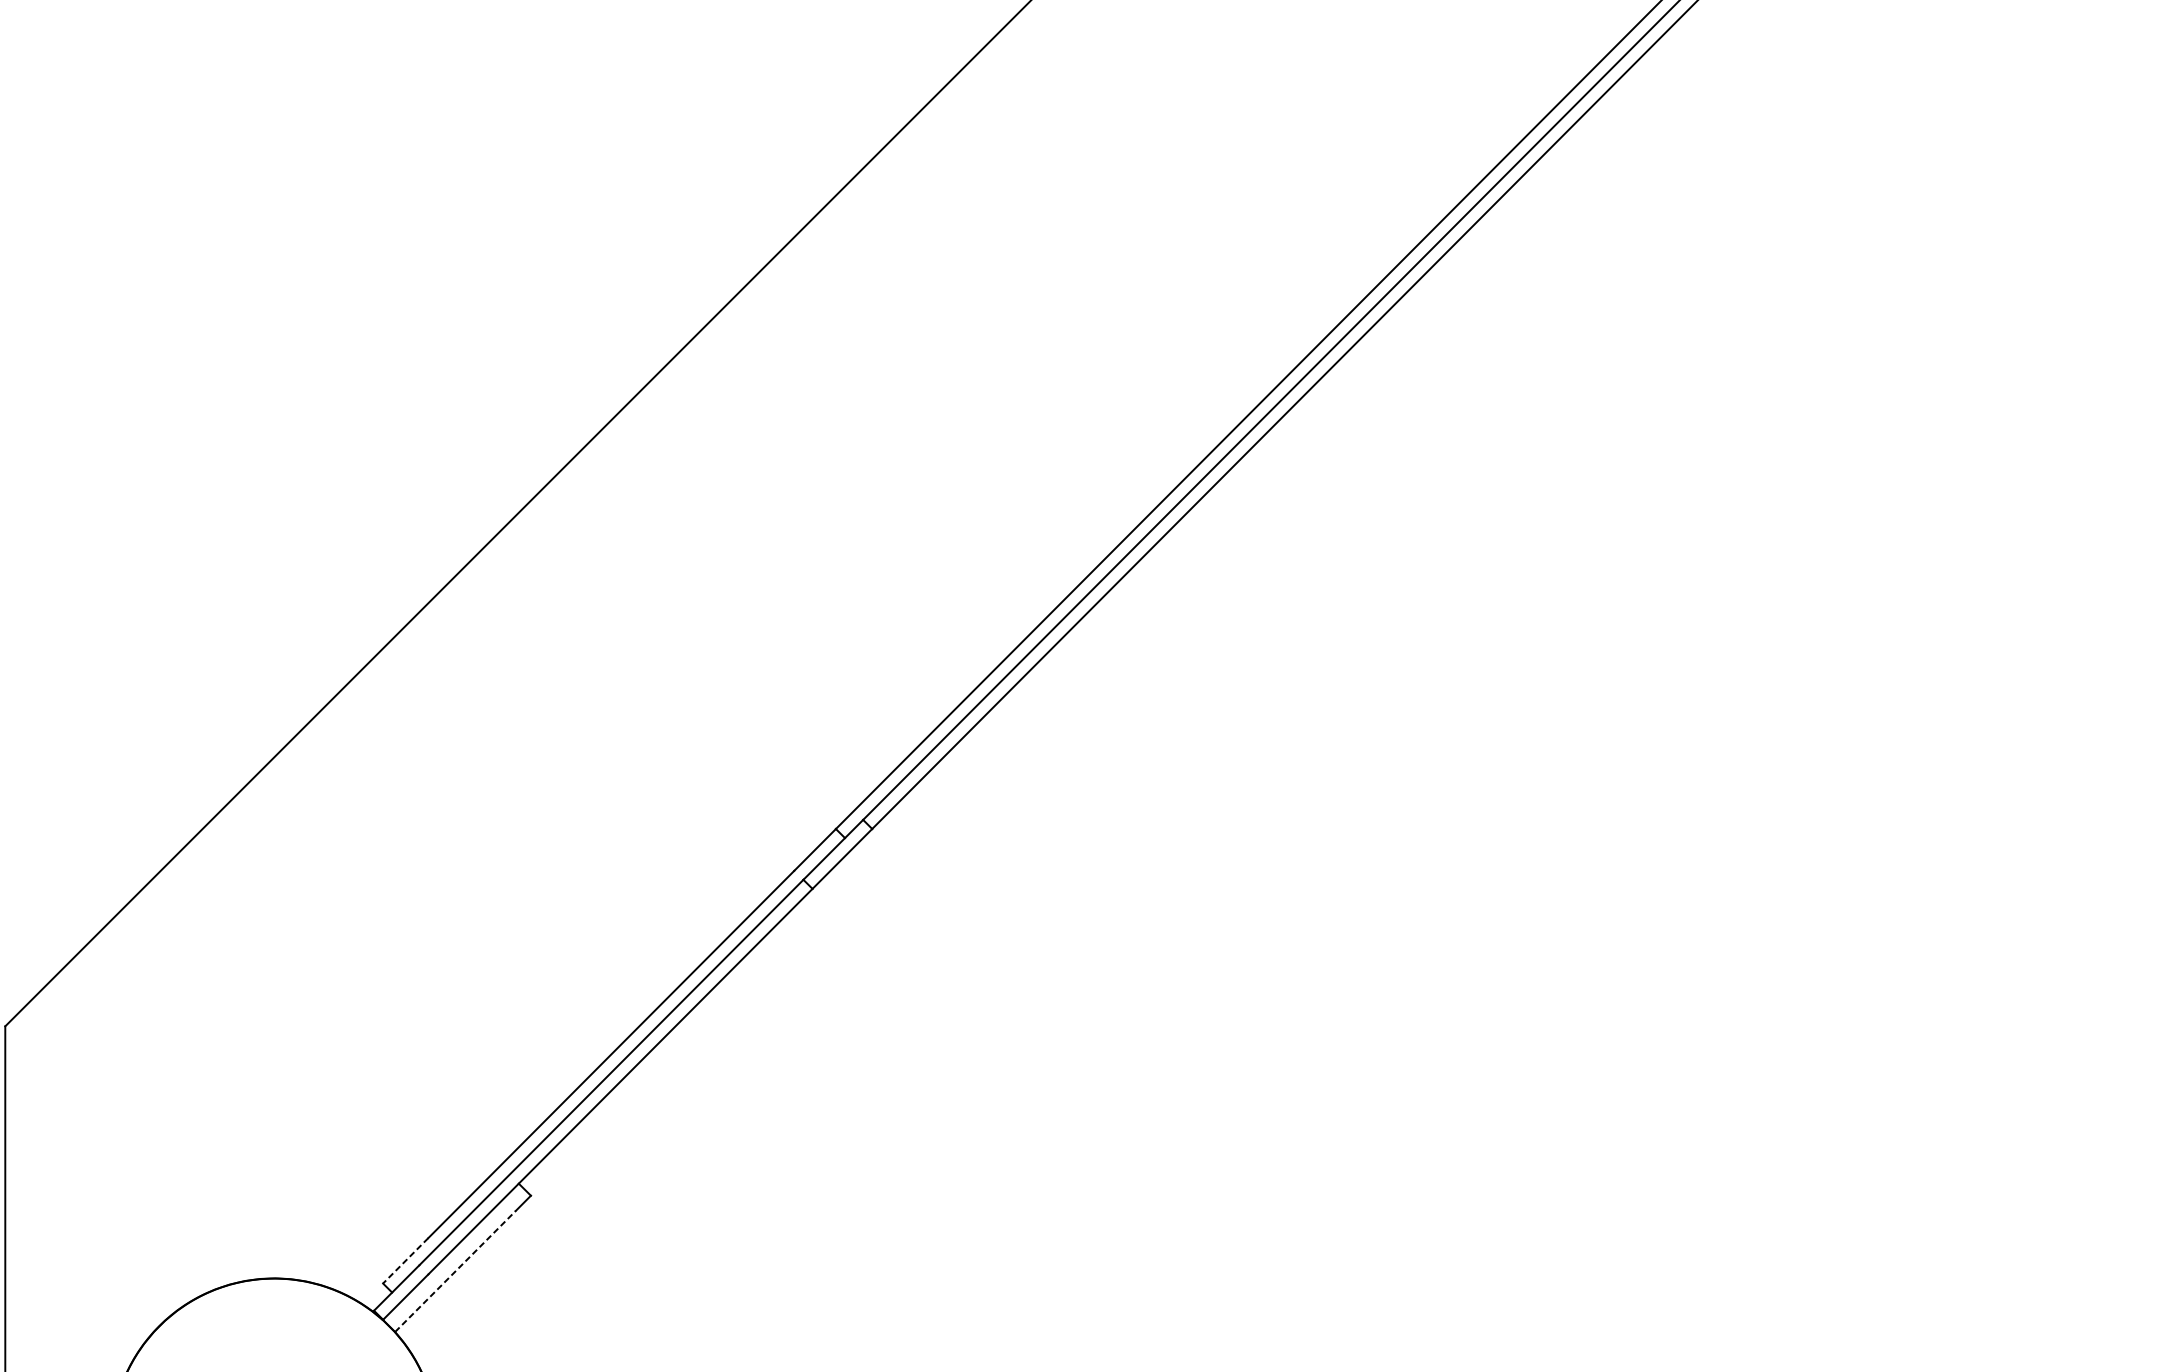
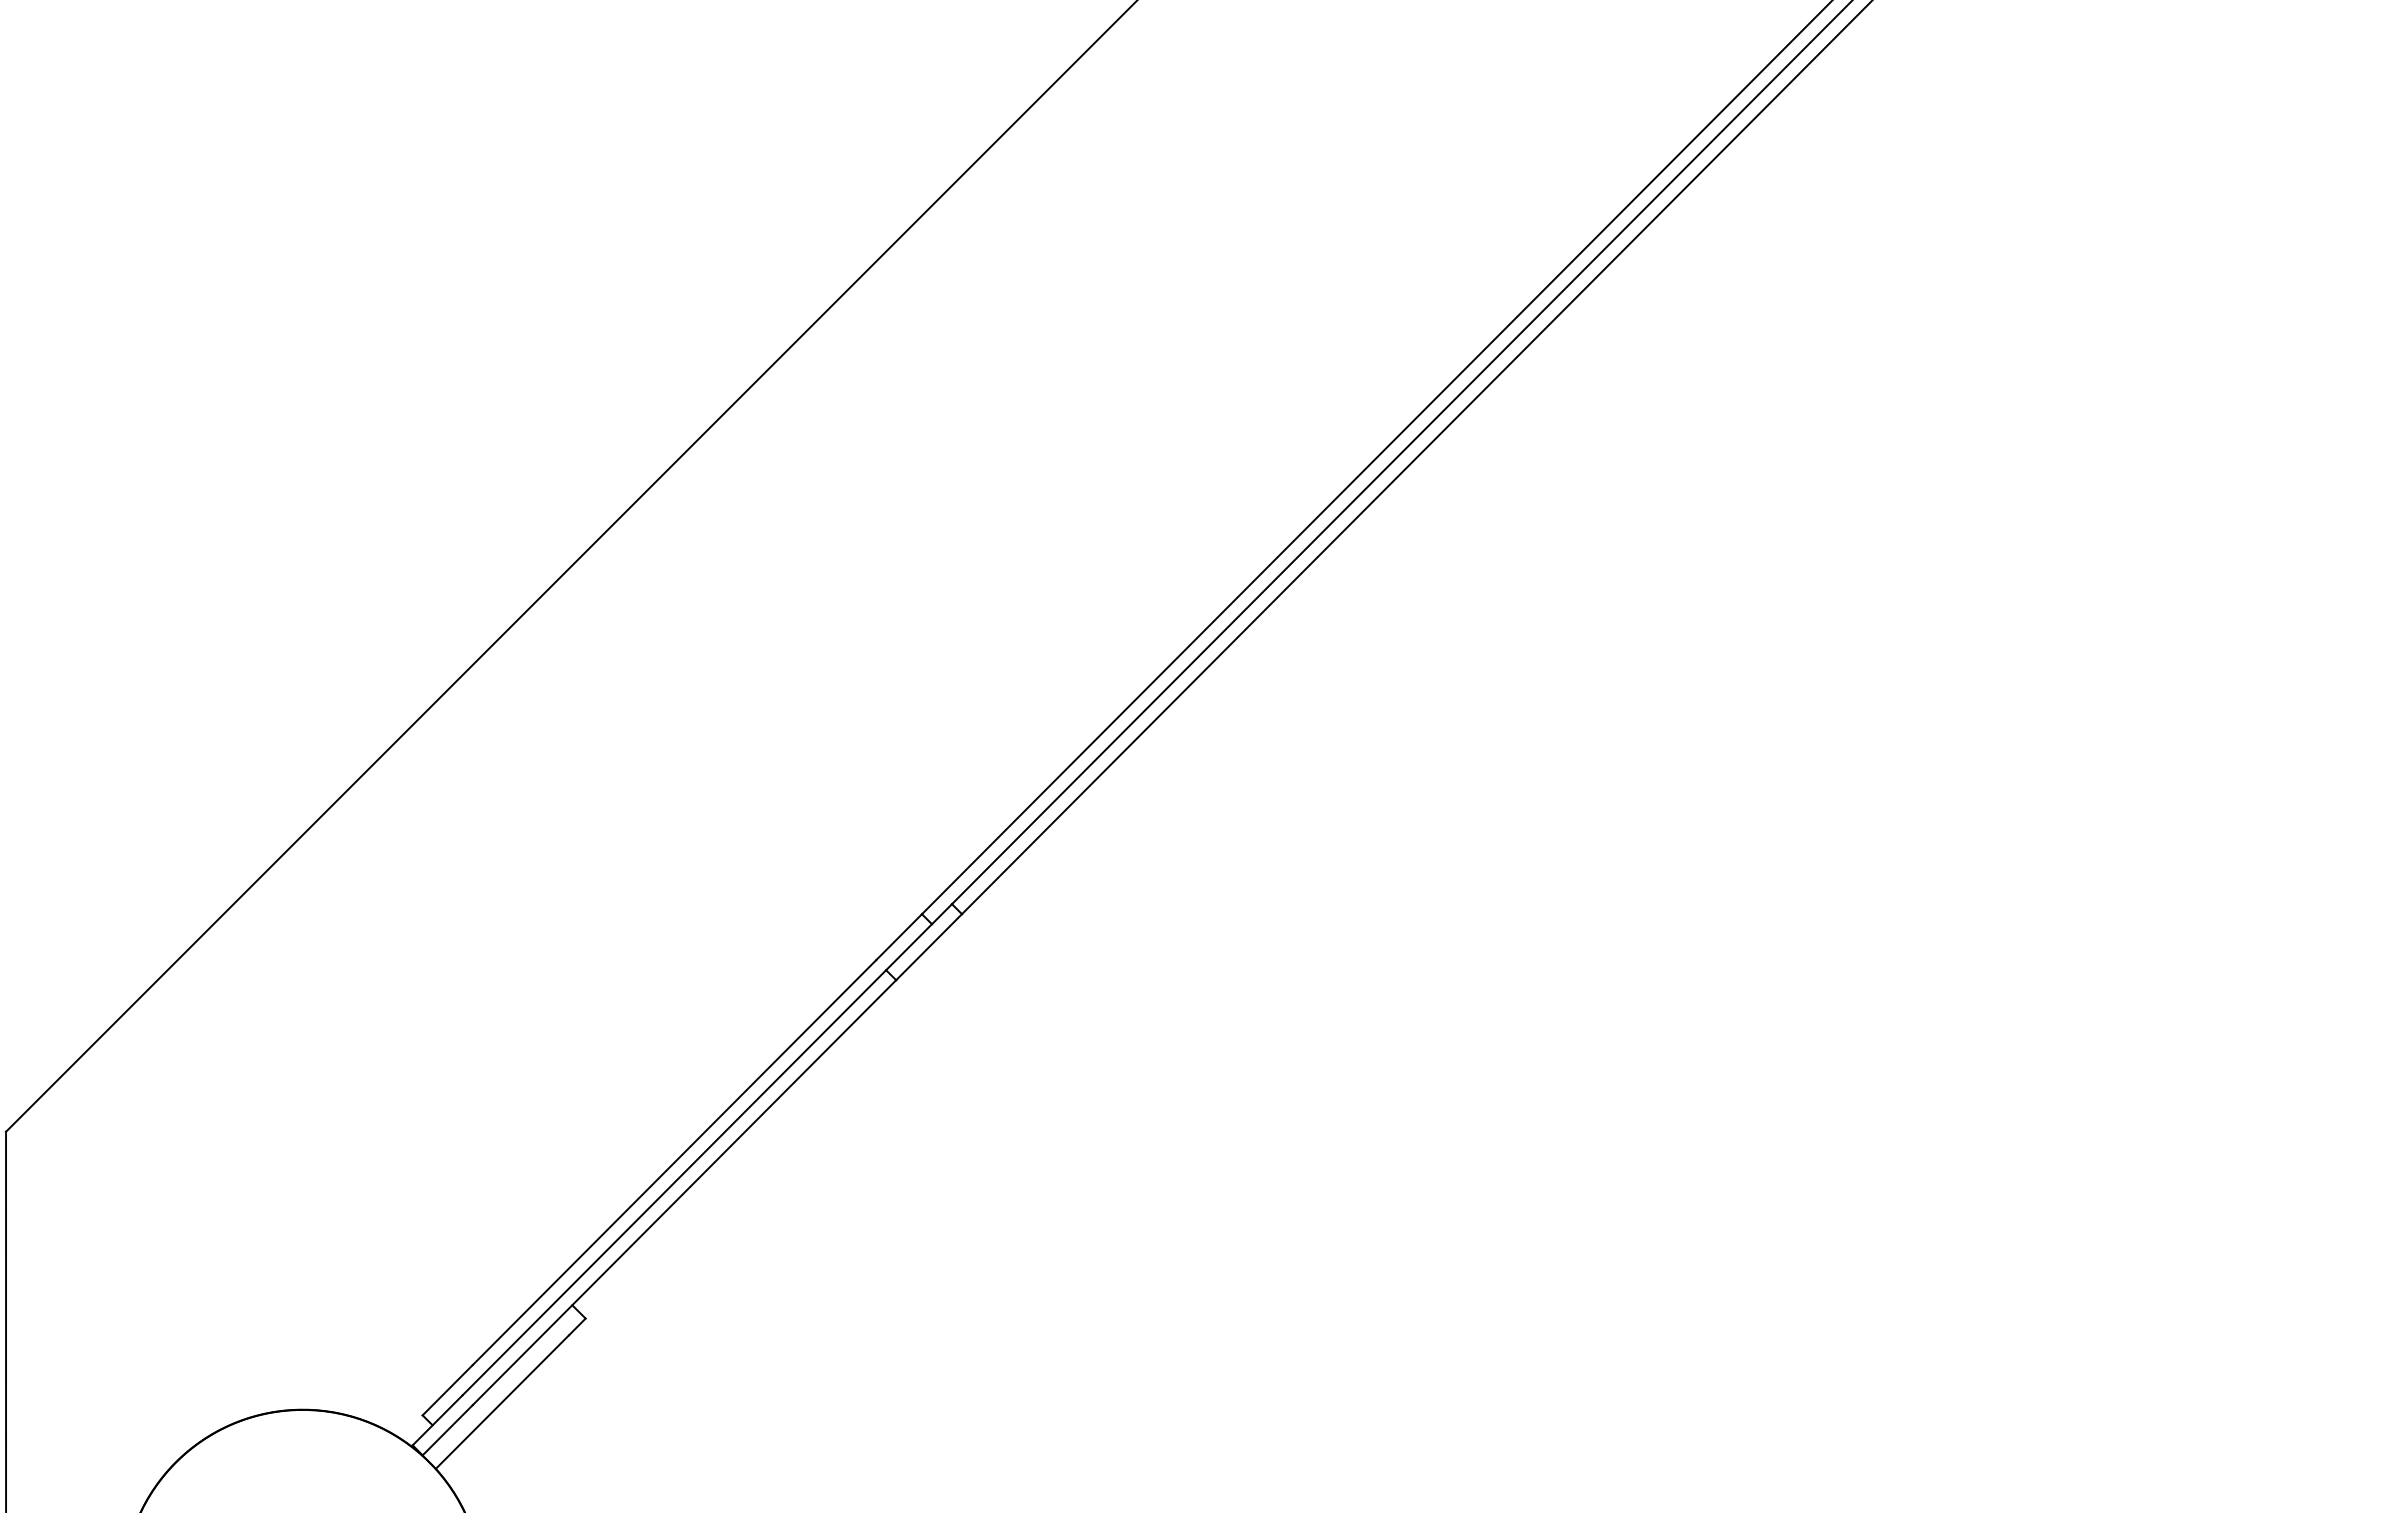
line: (405, 1260) -> (447, 1390), dashed -> solid
line: (455, 1270) -> (502, 1401), dashed -> solid

